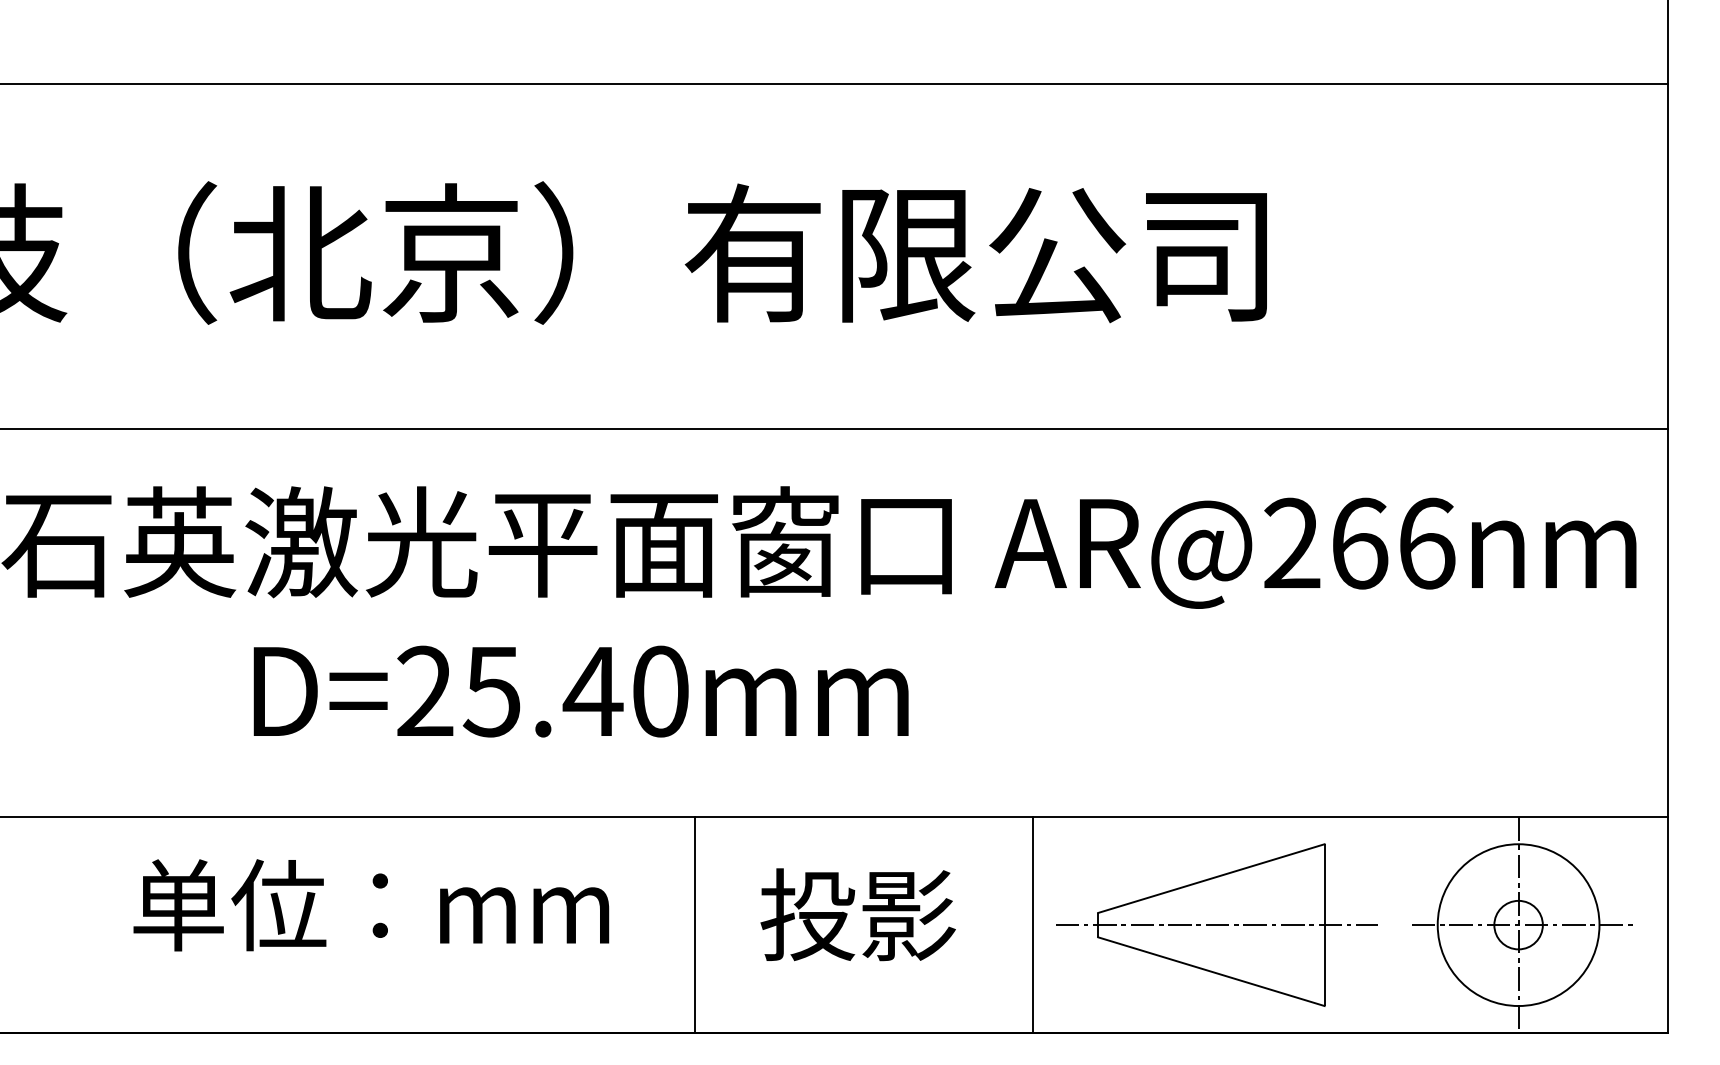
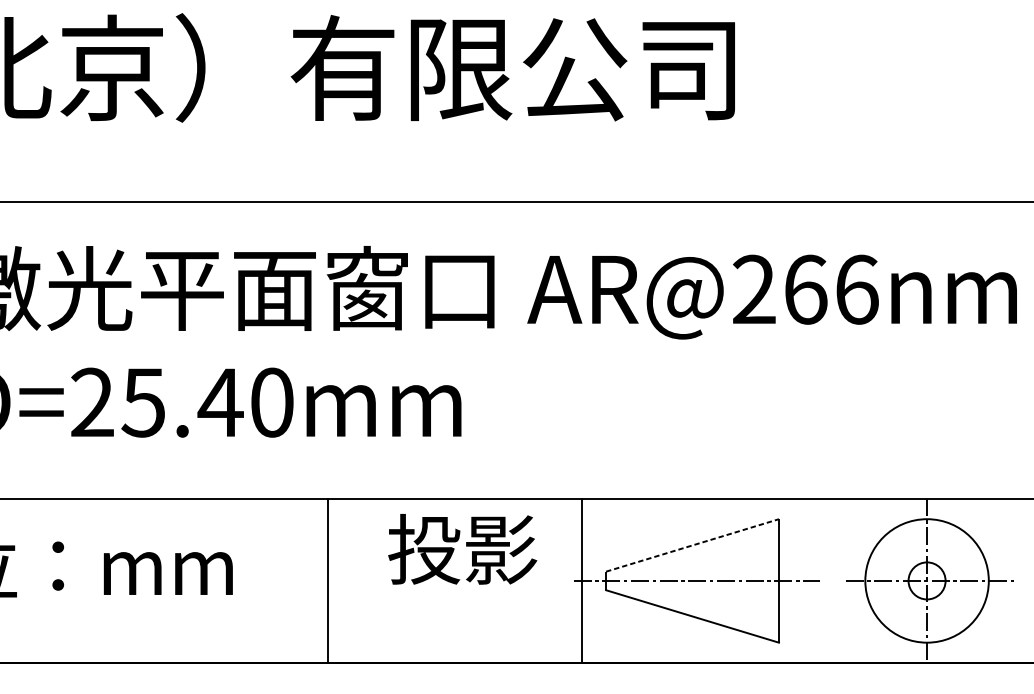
line: (1211, 878) -> (692, 545), solid -> dashed
text: (857, 914) -> (462, 549), moved
line: (695, 925) -> (328, 581), moved
line: (1032, 925) -> (581, 581), moved

